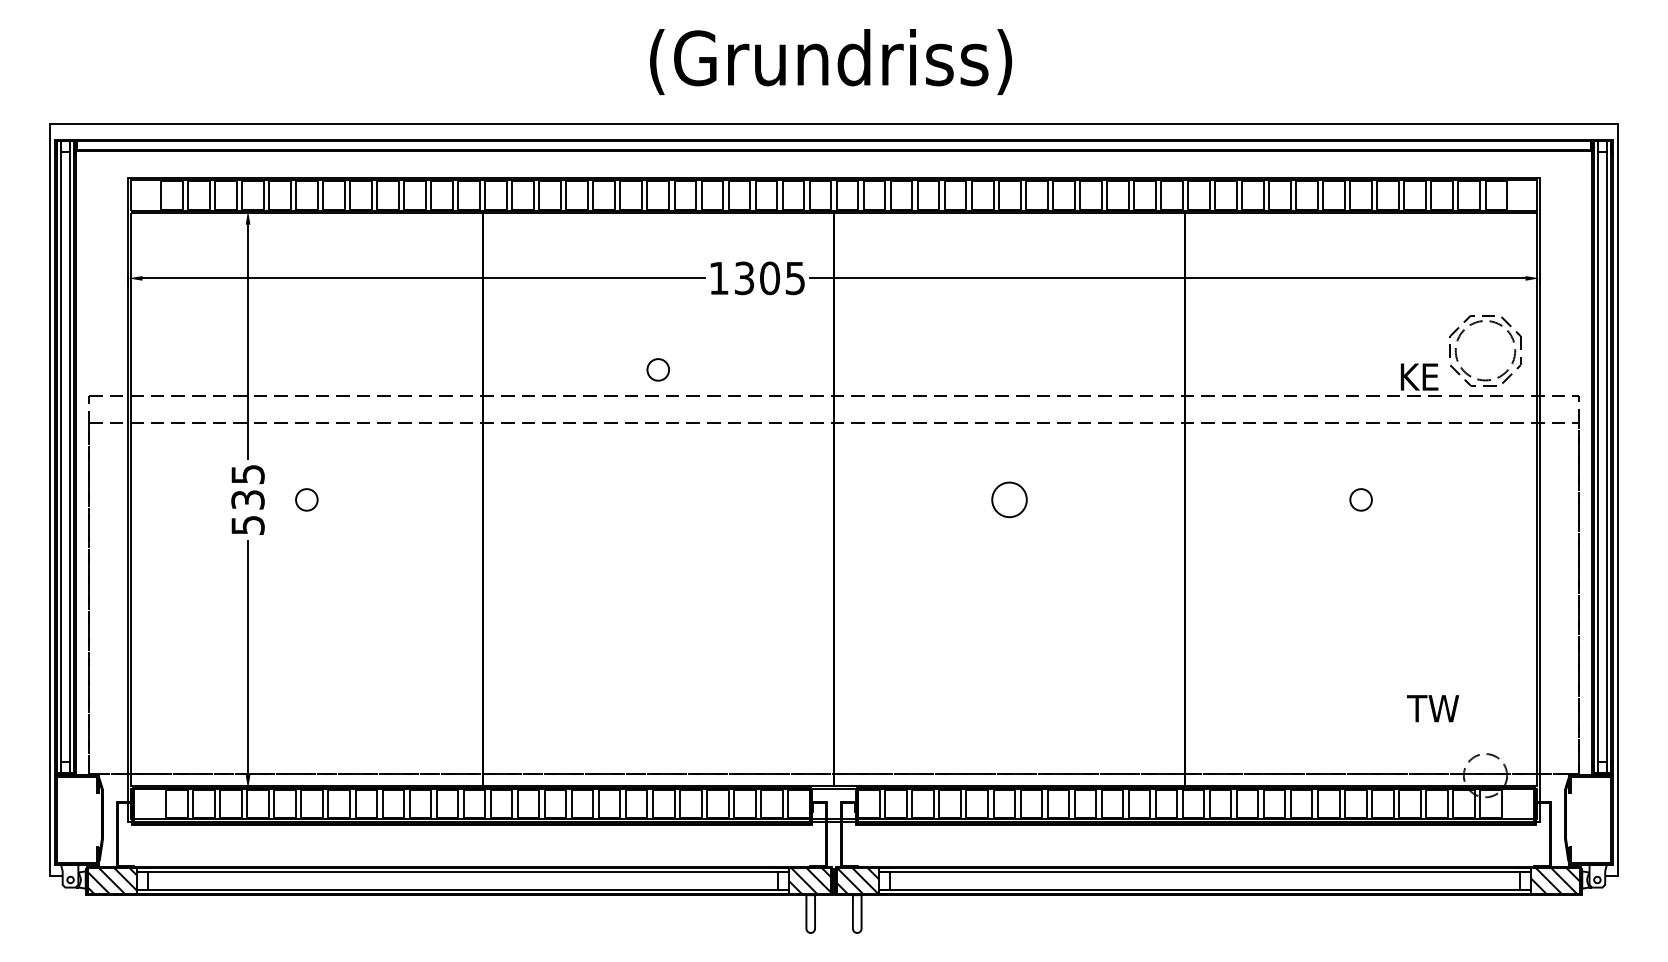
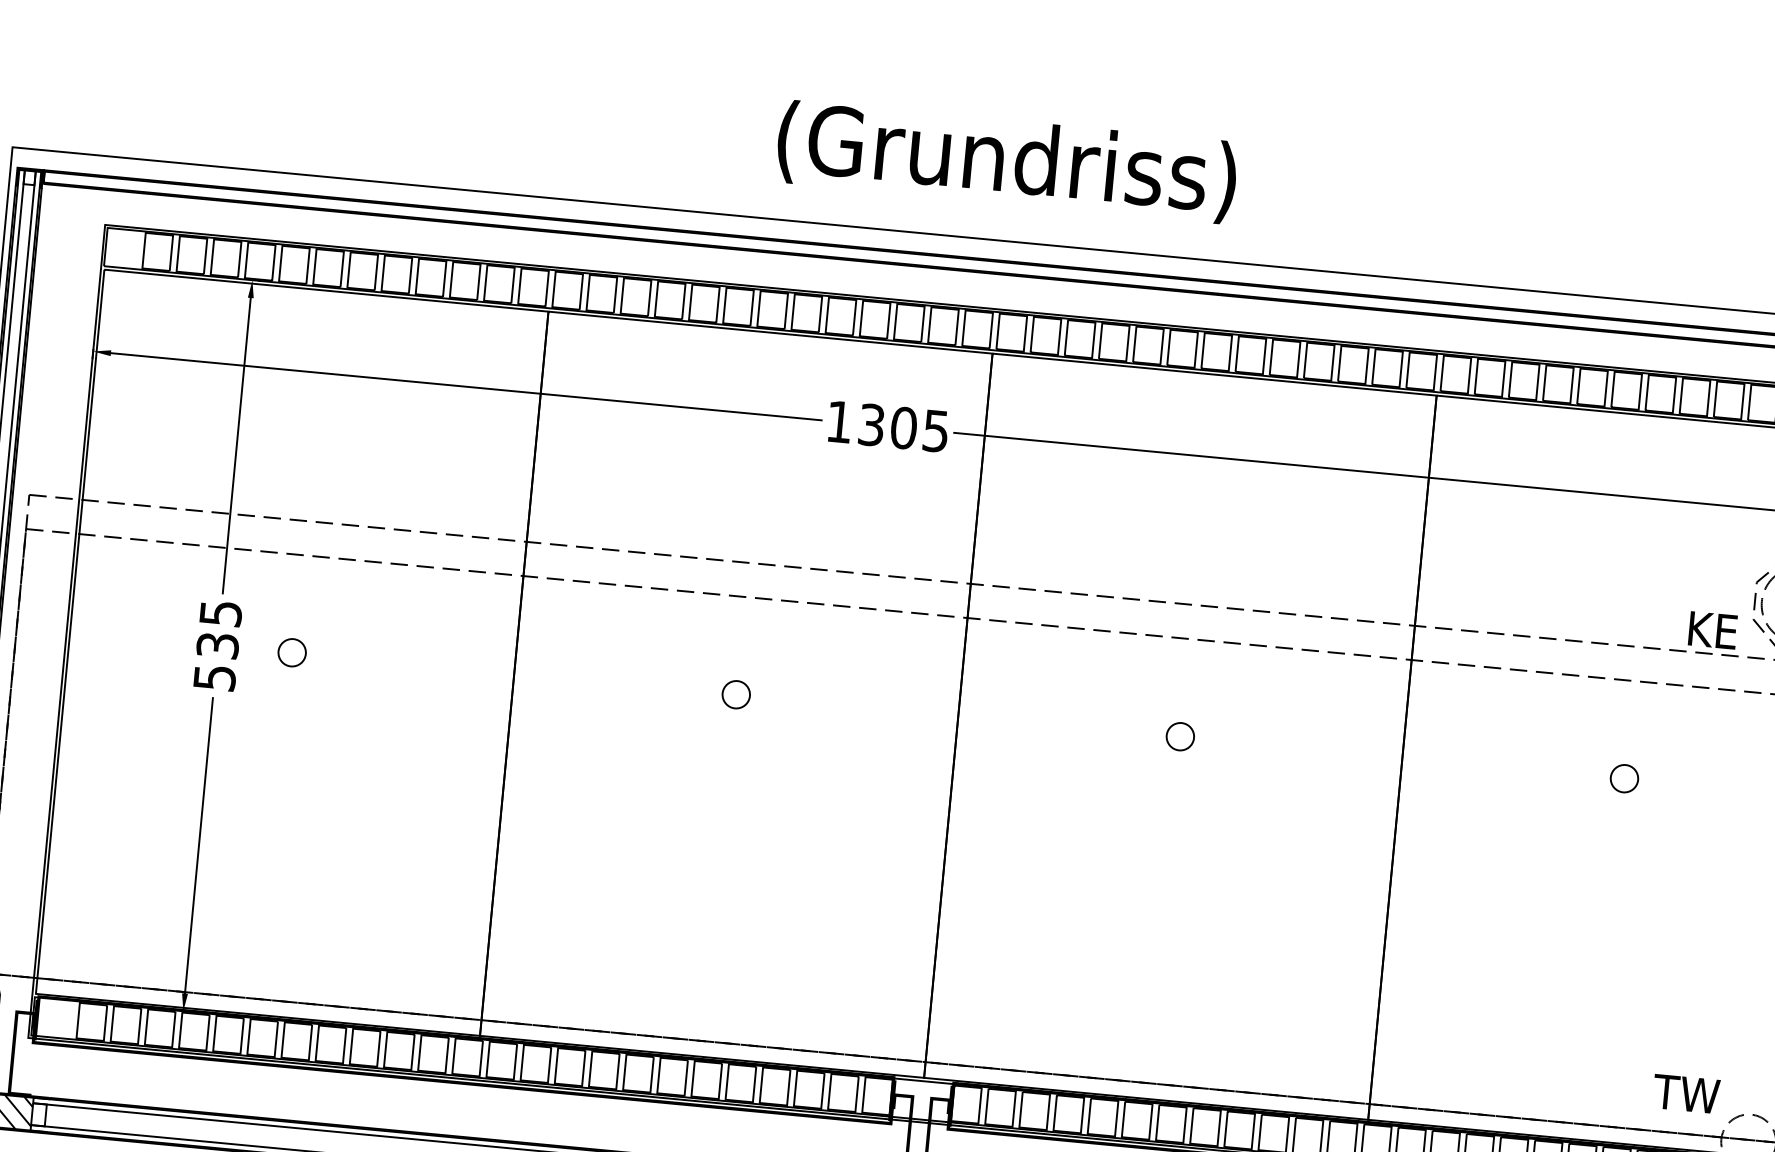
circle: (657, 369) -> (735, 694), moved
circle: (1009, 499) -> (1180, 736), size x0.62
text: (1433, 708) -> (1686, 1093), moved

